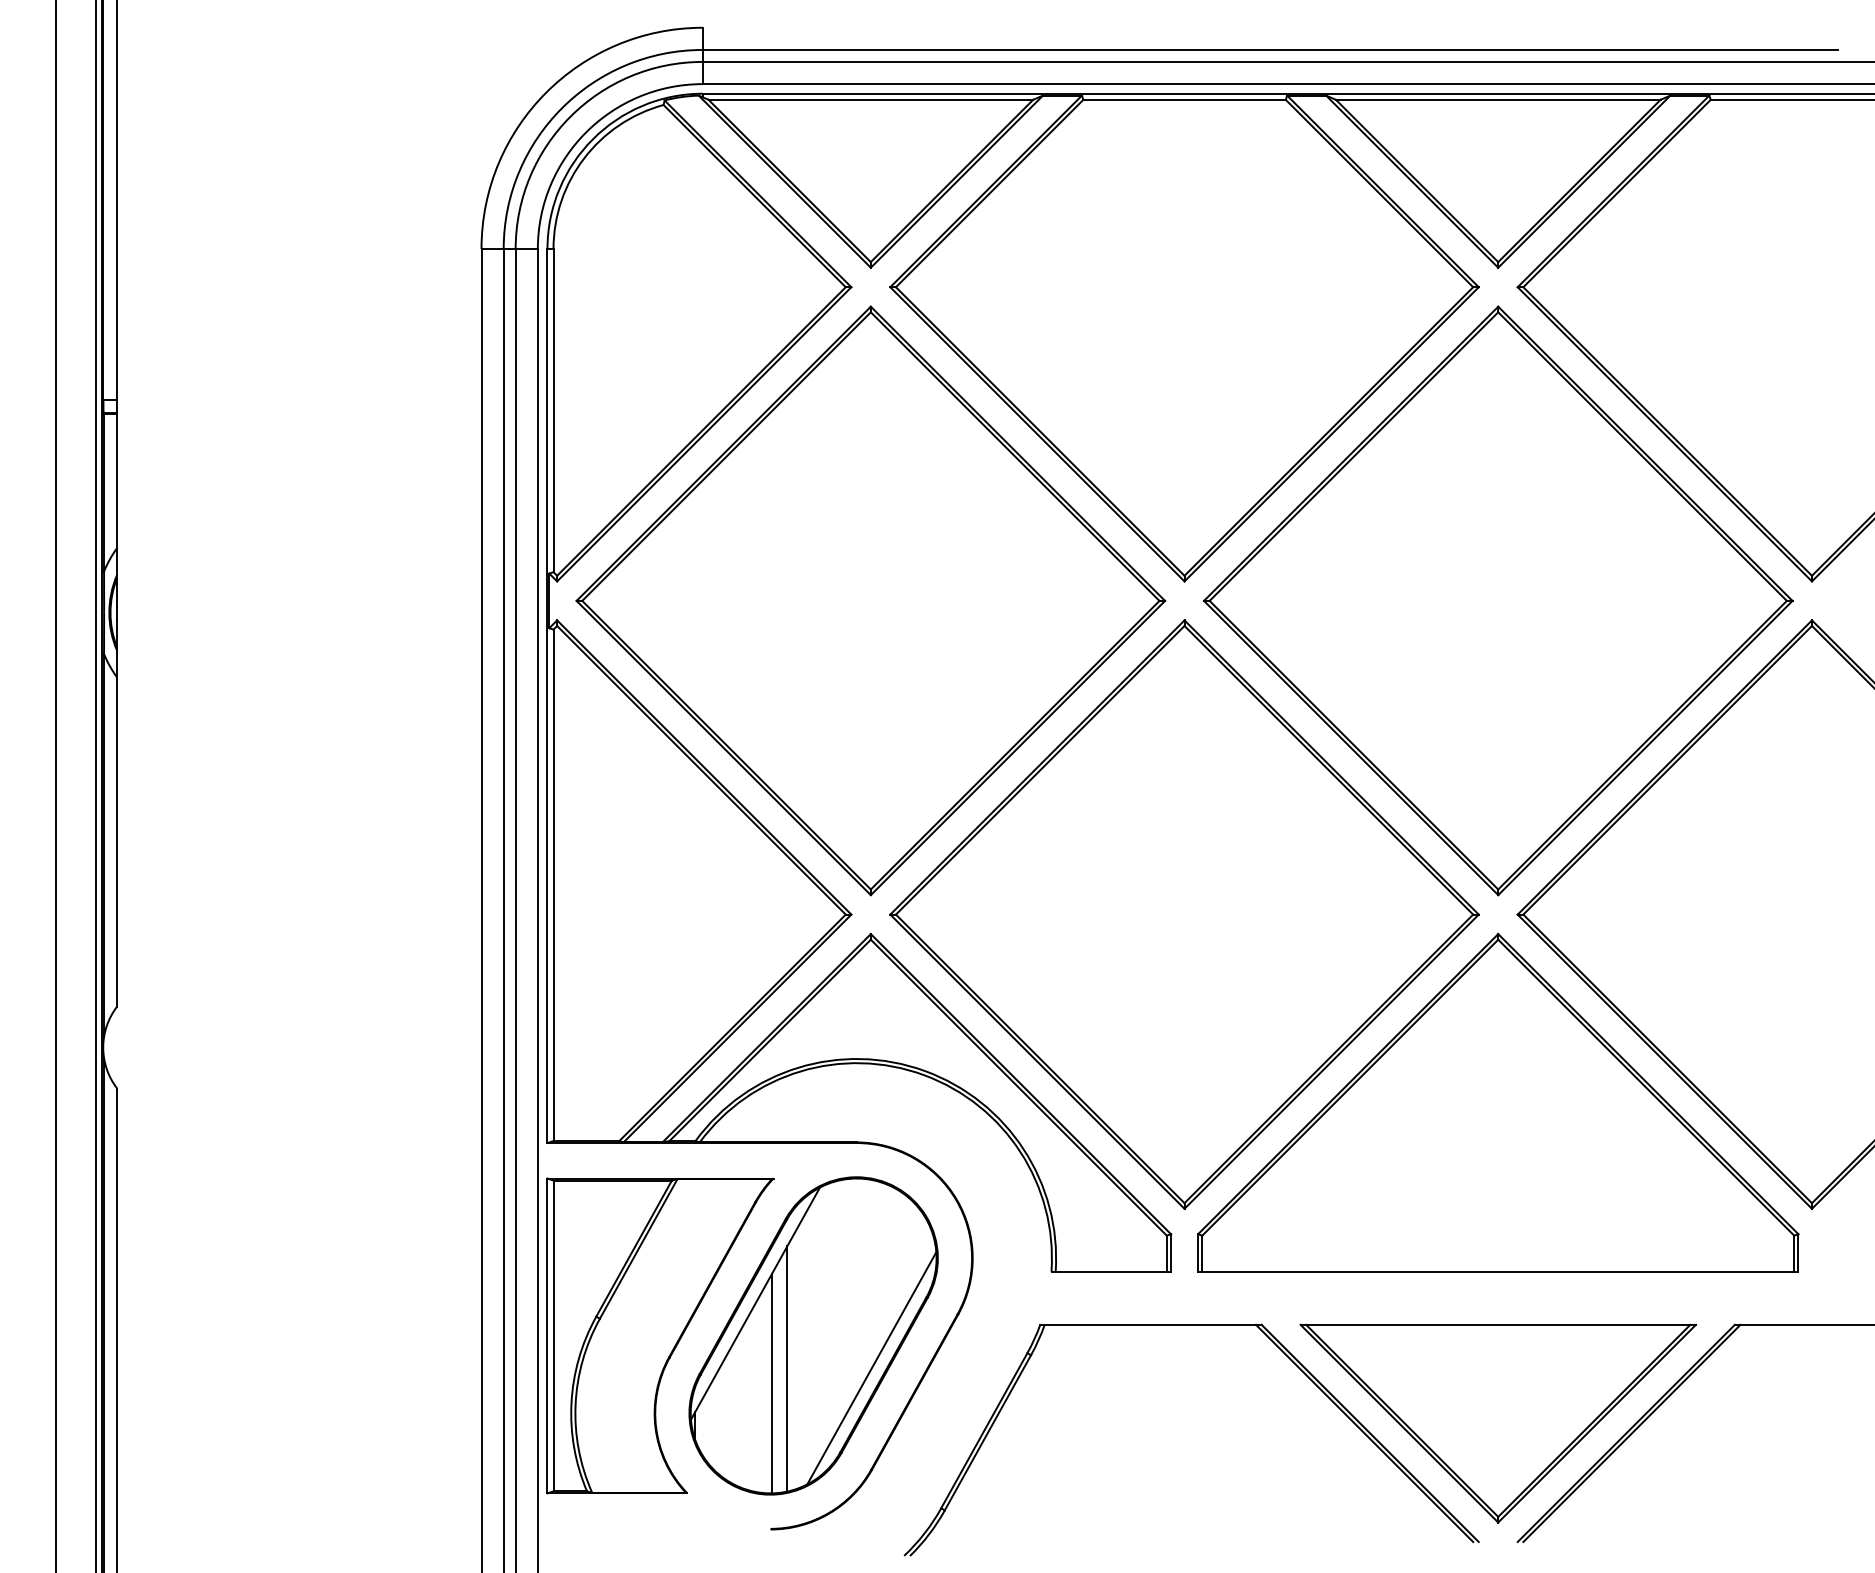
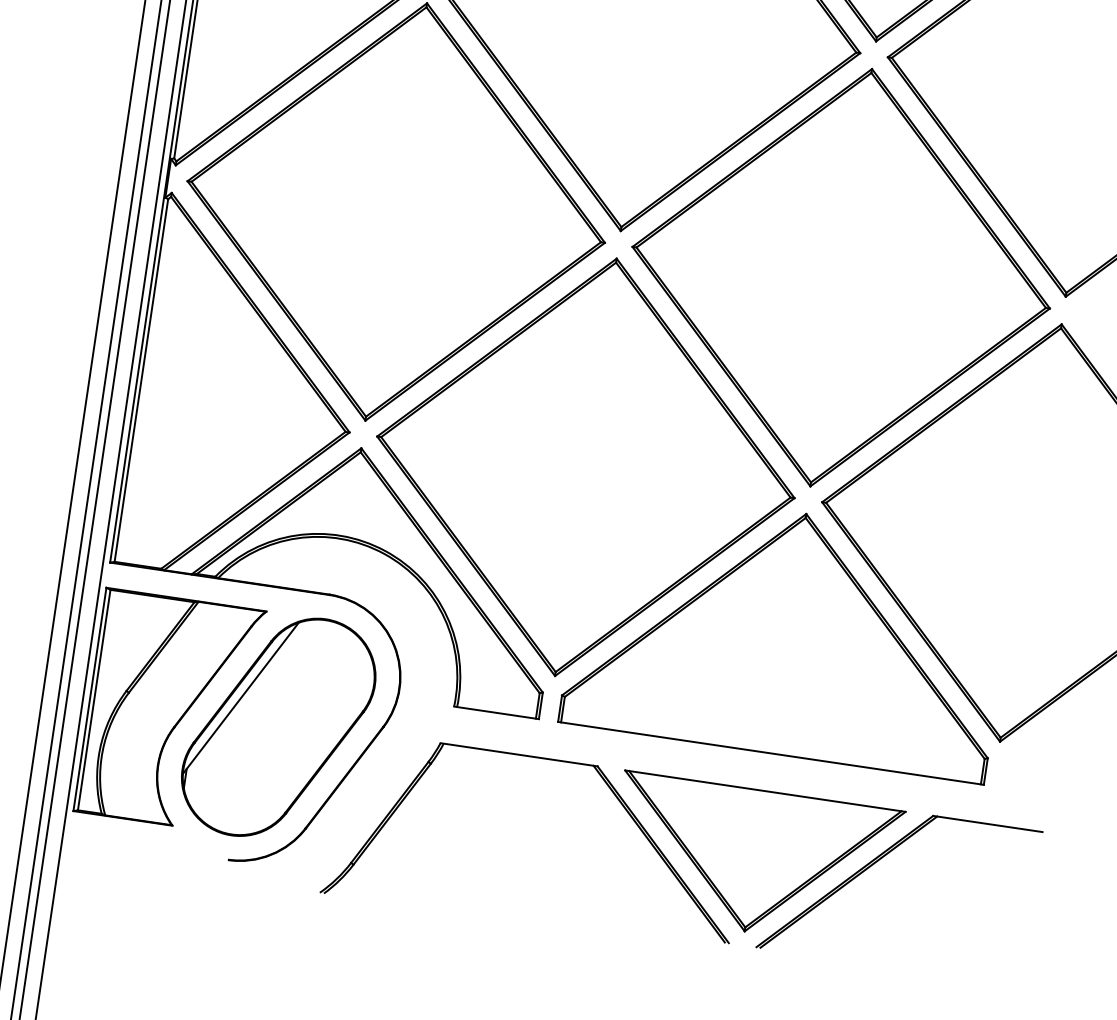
line: (787, 1368) -> (256, 747), removed
line: (871, 1368) -> (316, 756), removed
line: (771, 1383) -> (243, 756), removed

